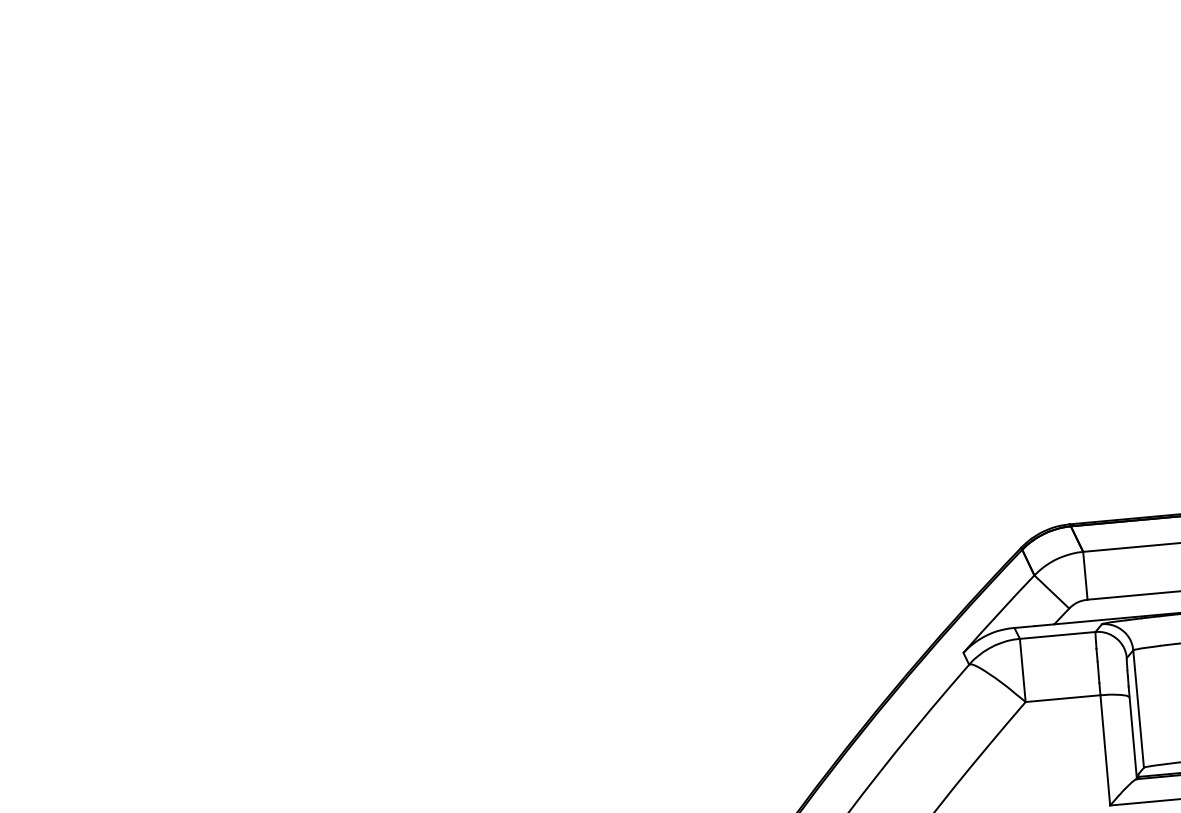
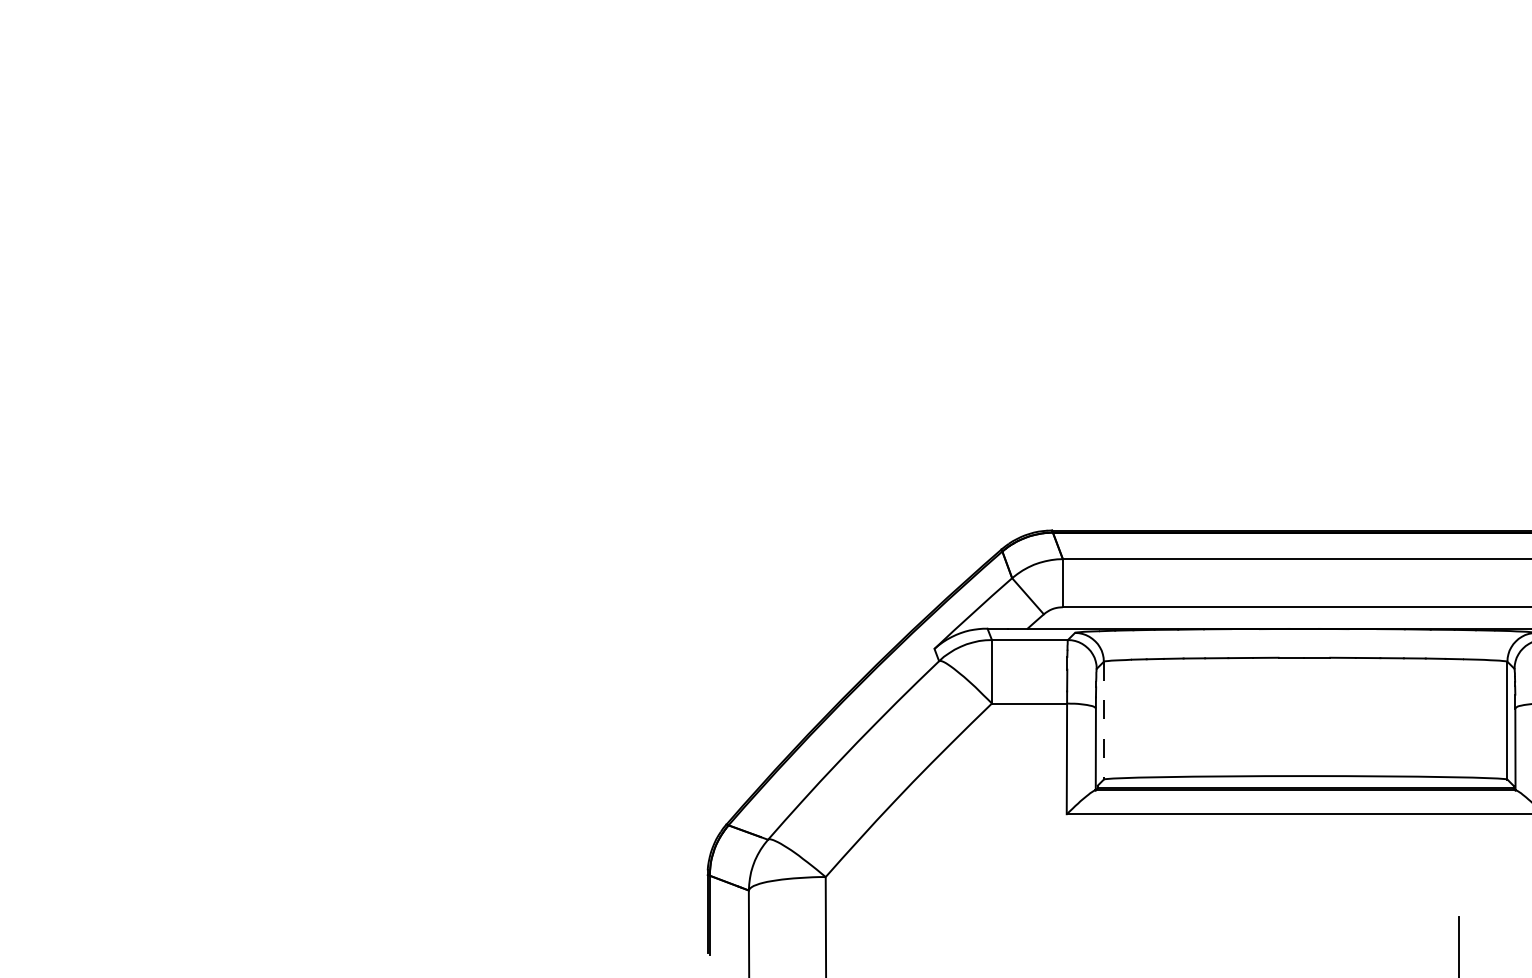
line: (1138, 708) -> (1103, 720), solid -> dashed

